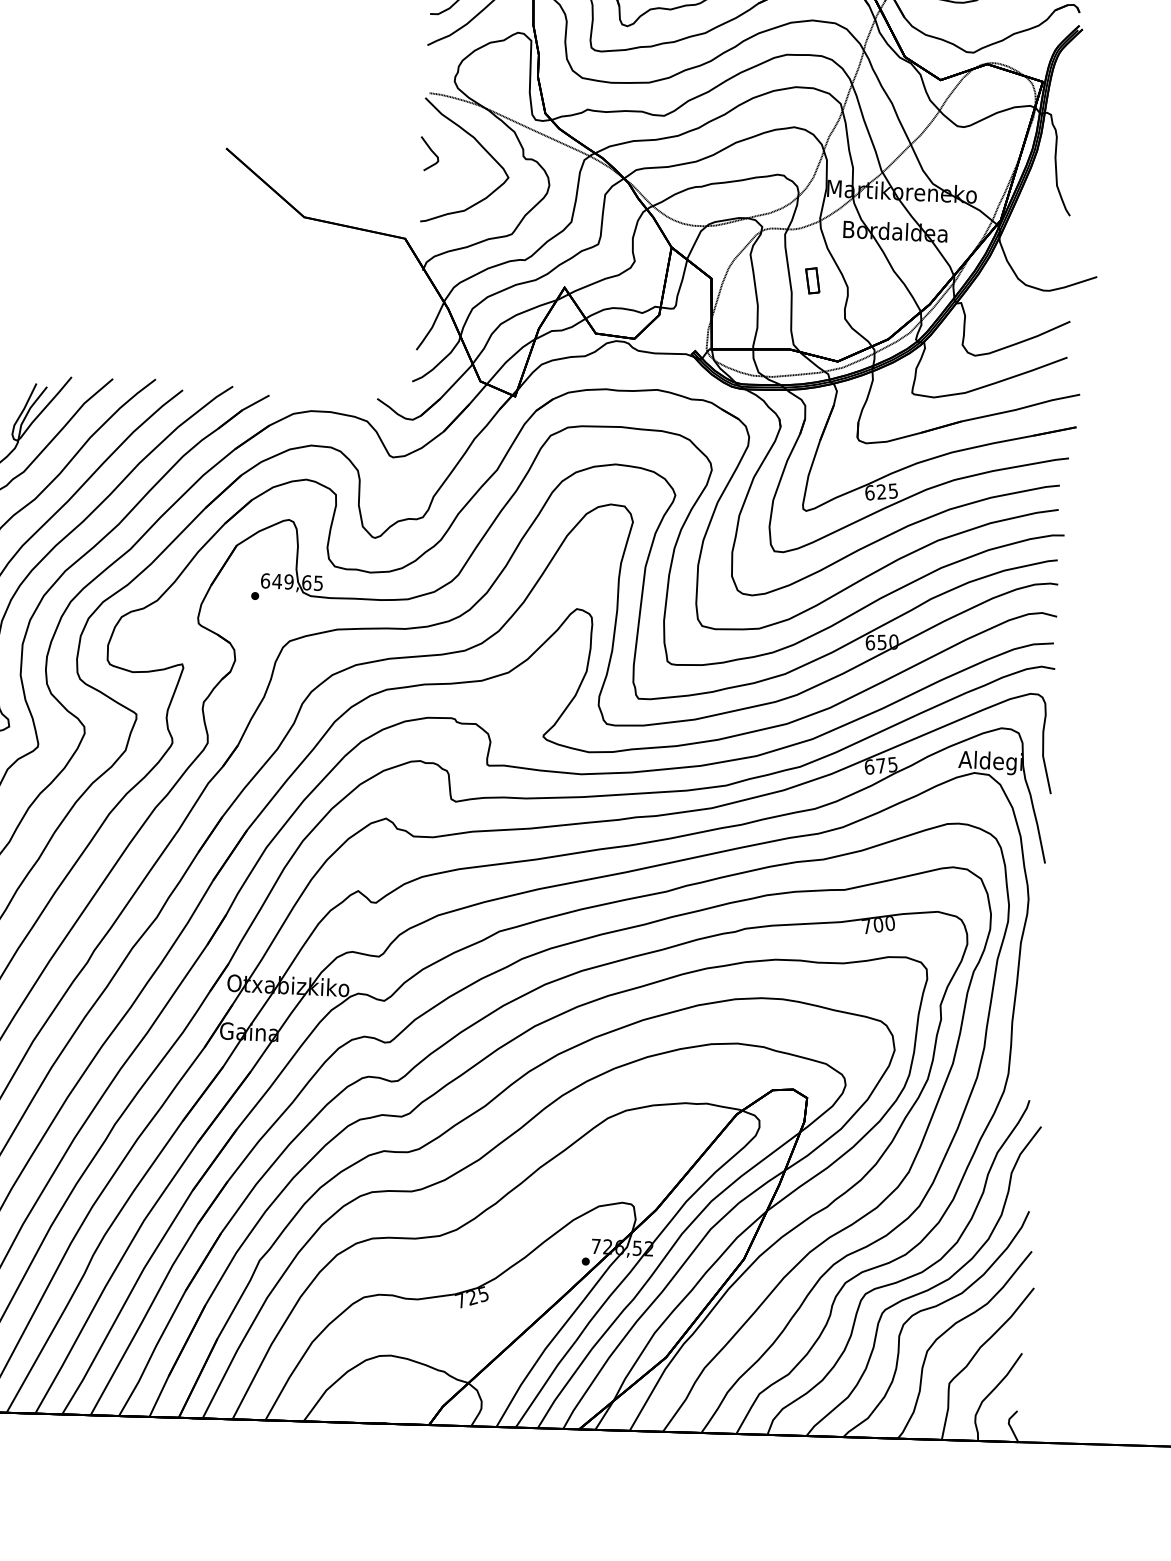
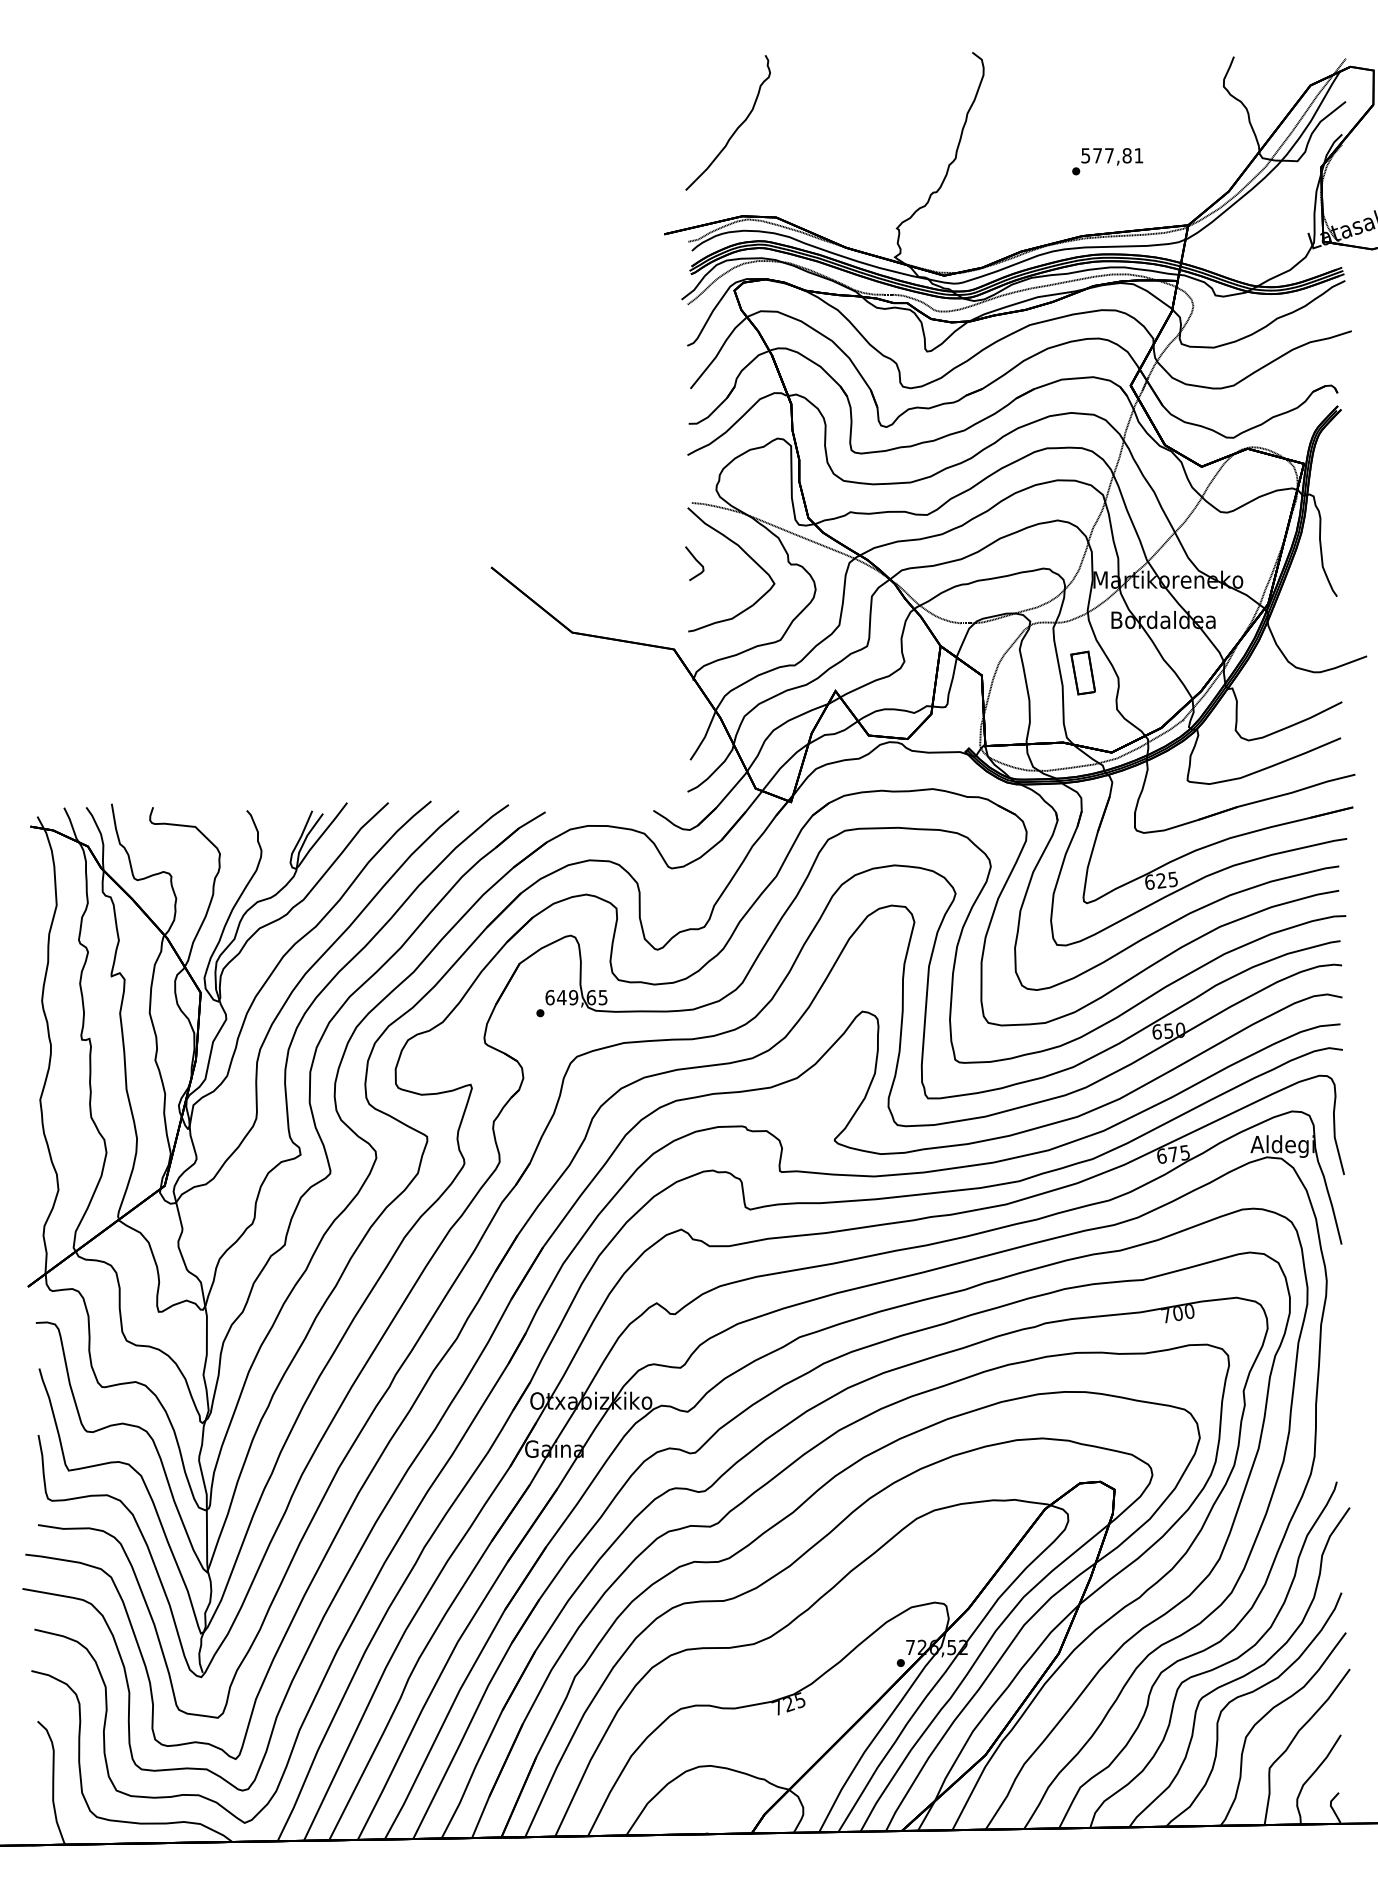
part: (812, 280) -> (1082, 672), size x1.67

